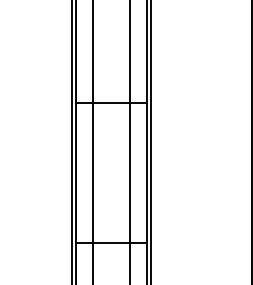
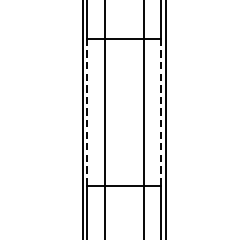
line: (76, 173) -> (87, 112), solid -> dashed
line: (146, 173) -> (161, 112), solid -> dashed

